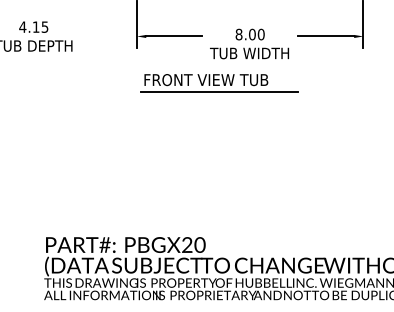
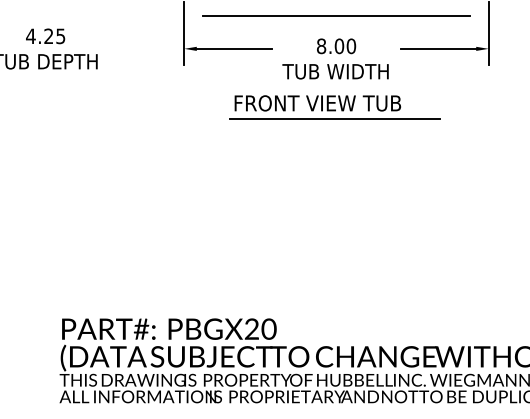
line: (250, 11) -> (336, 15), added
text: (35, 26) -> (47, 35), 4.15 -> 4.25
part: (219, 83) -> (335, 108), moved

